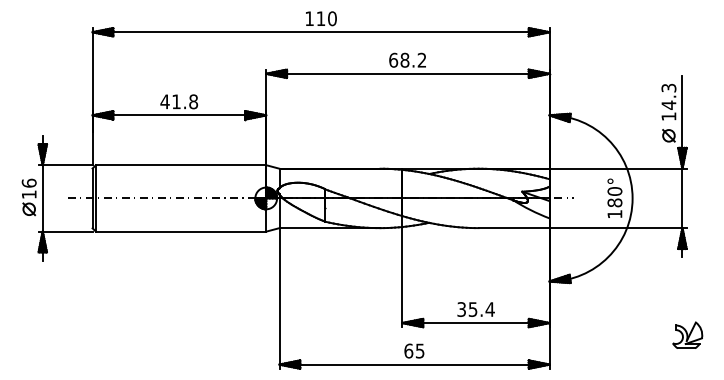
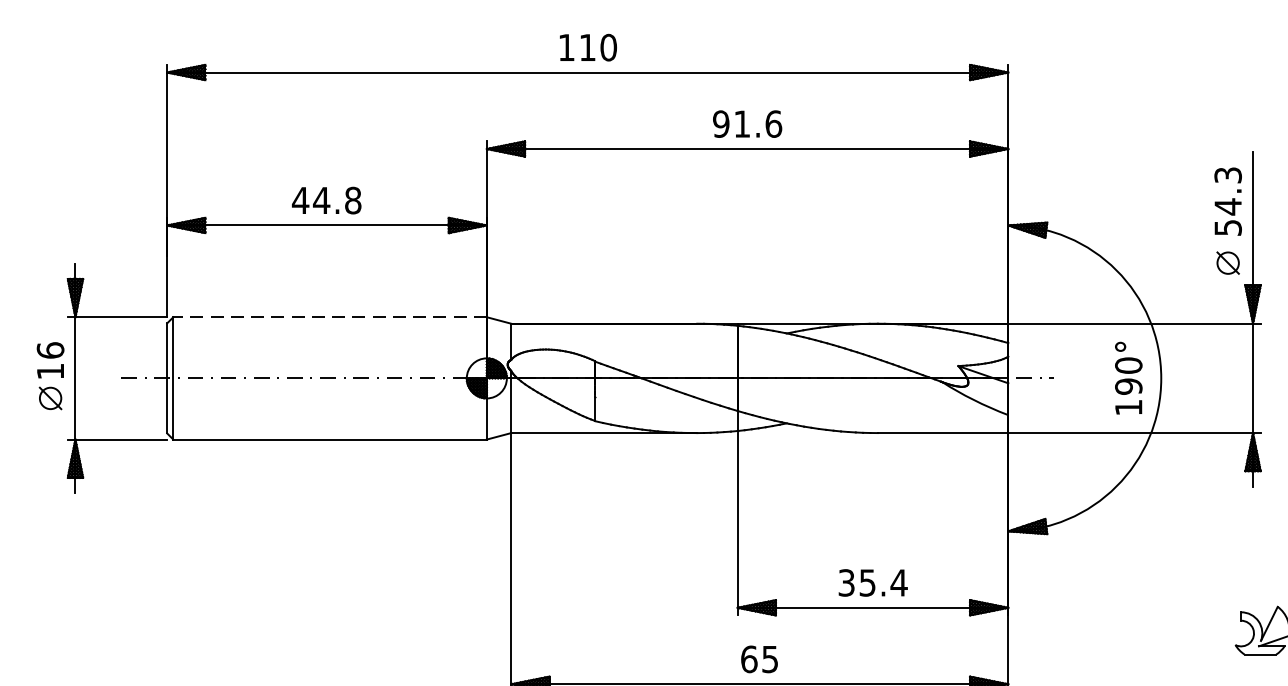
text: (407, 59) -> (746, 122), 68.2 -> 91.6
text: (176, 101) -> (321, 199), 41.8 -> 44.8
text: (668, 116) -> (1227, 227), 14.3 -> 54.3
line: (180, 165) -> (329, 317), solid -> dashed
text: (614, 202) -> (1127, 385), 180° -> 190°

